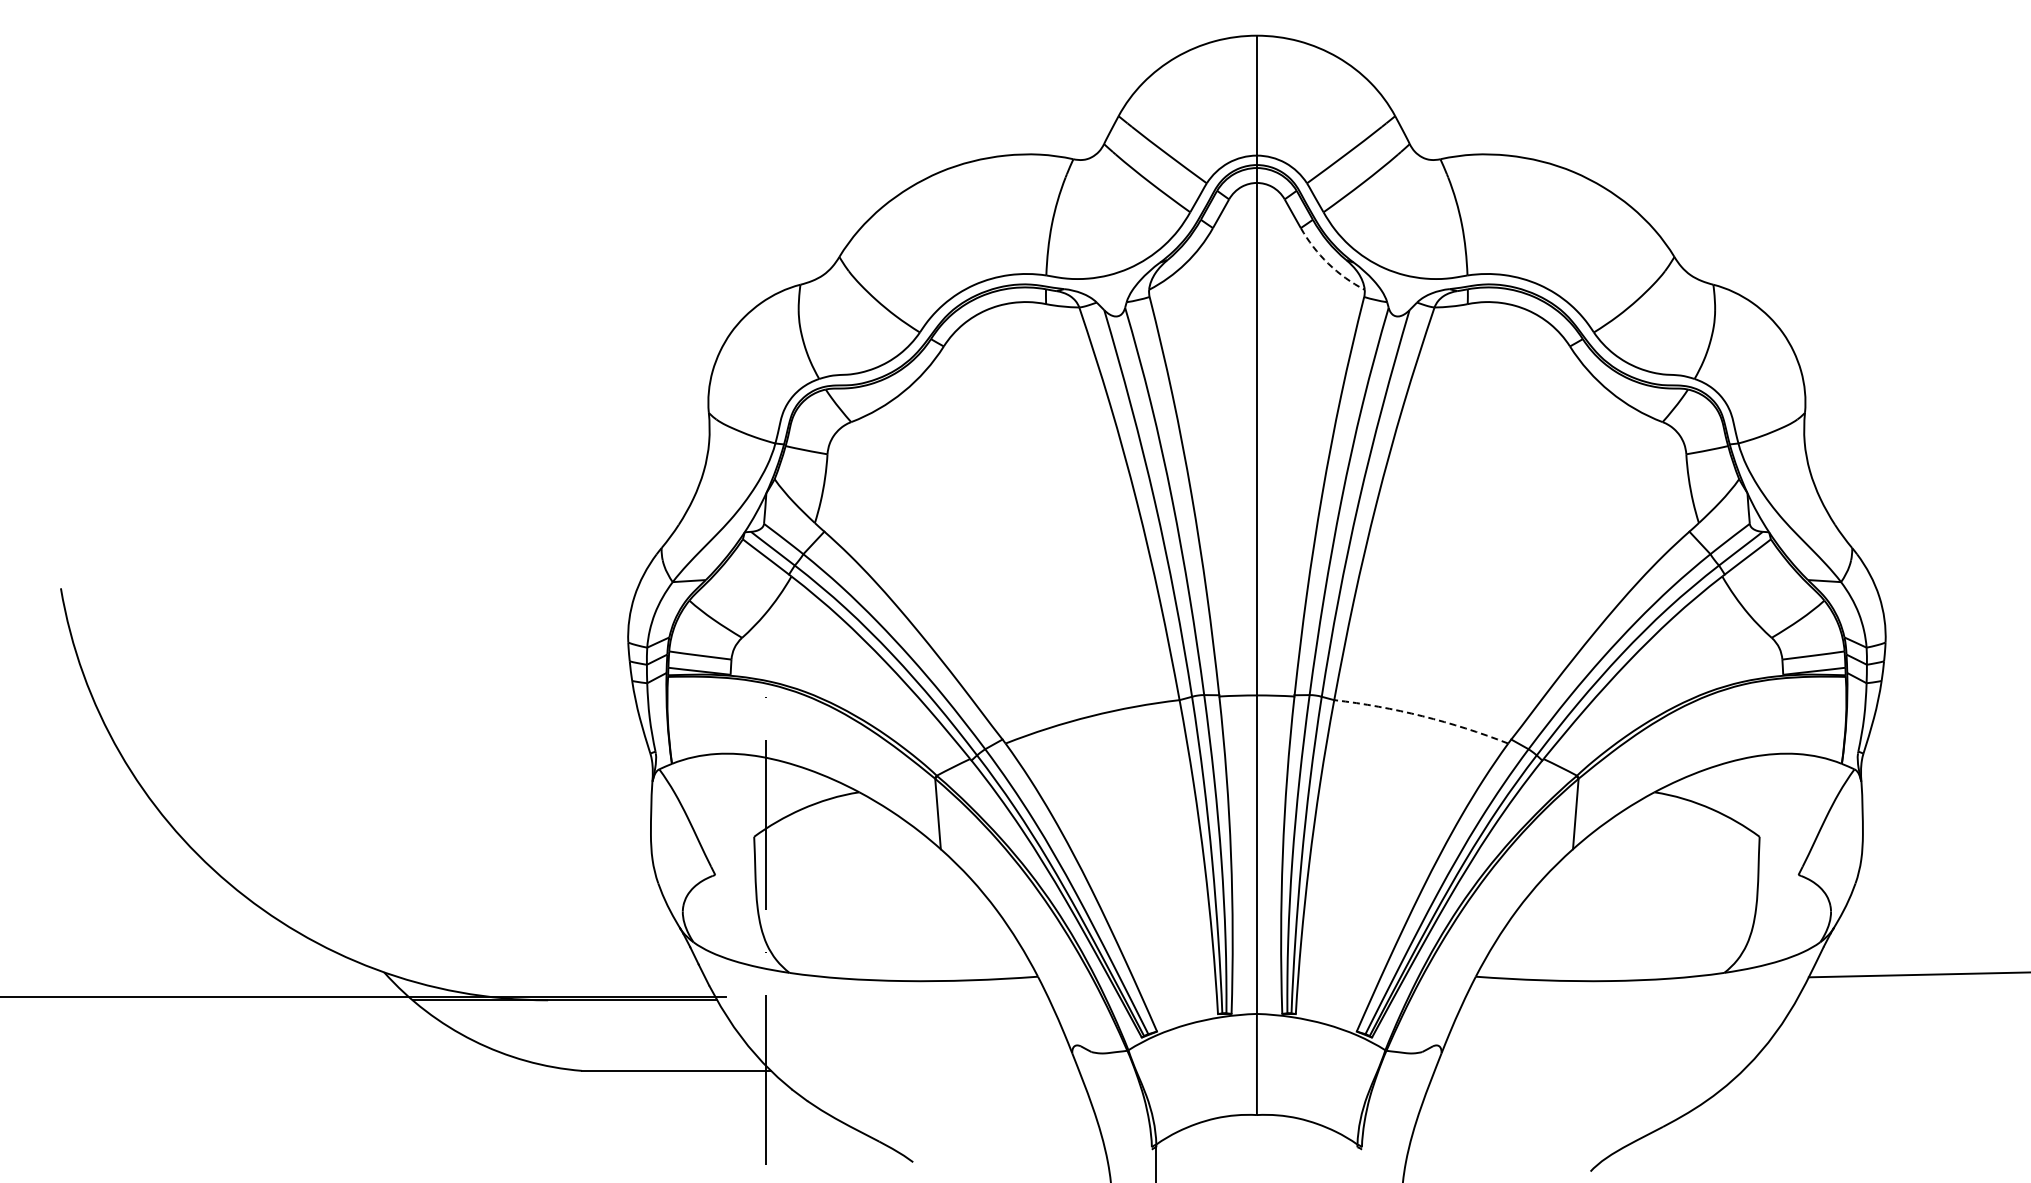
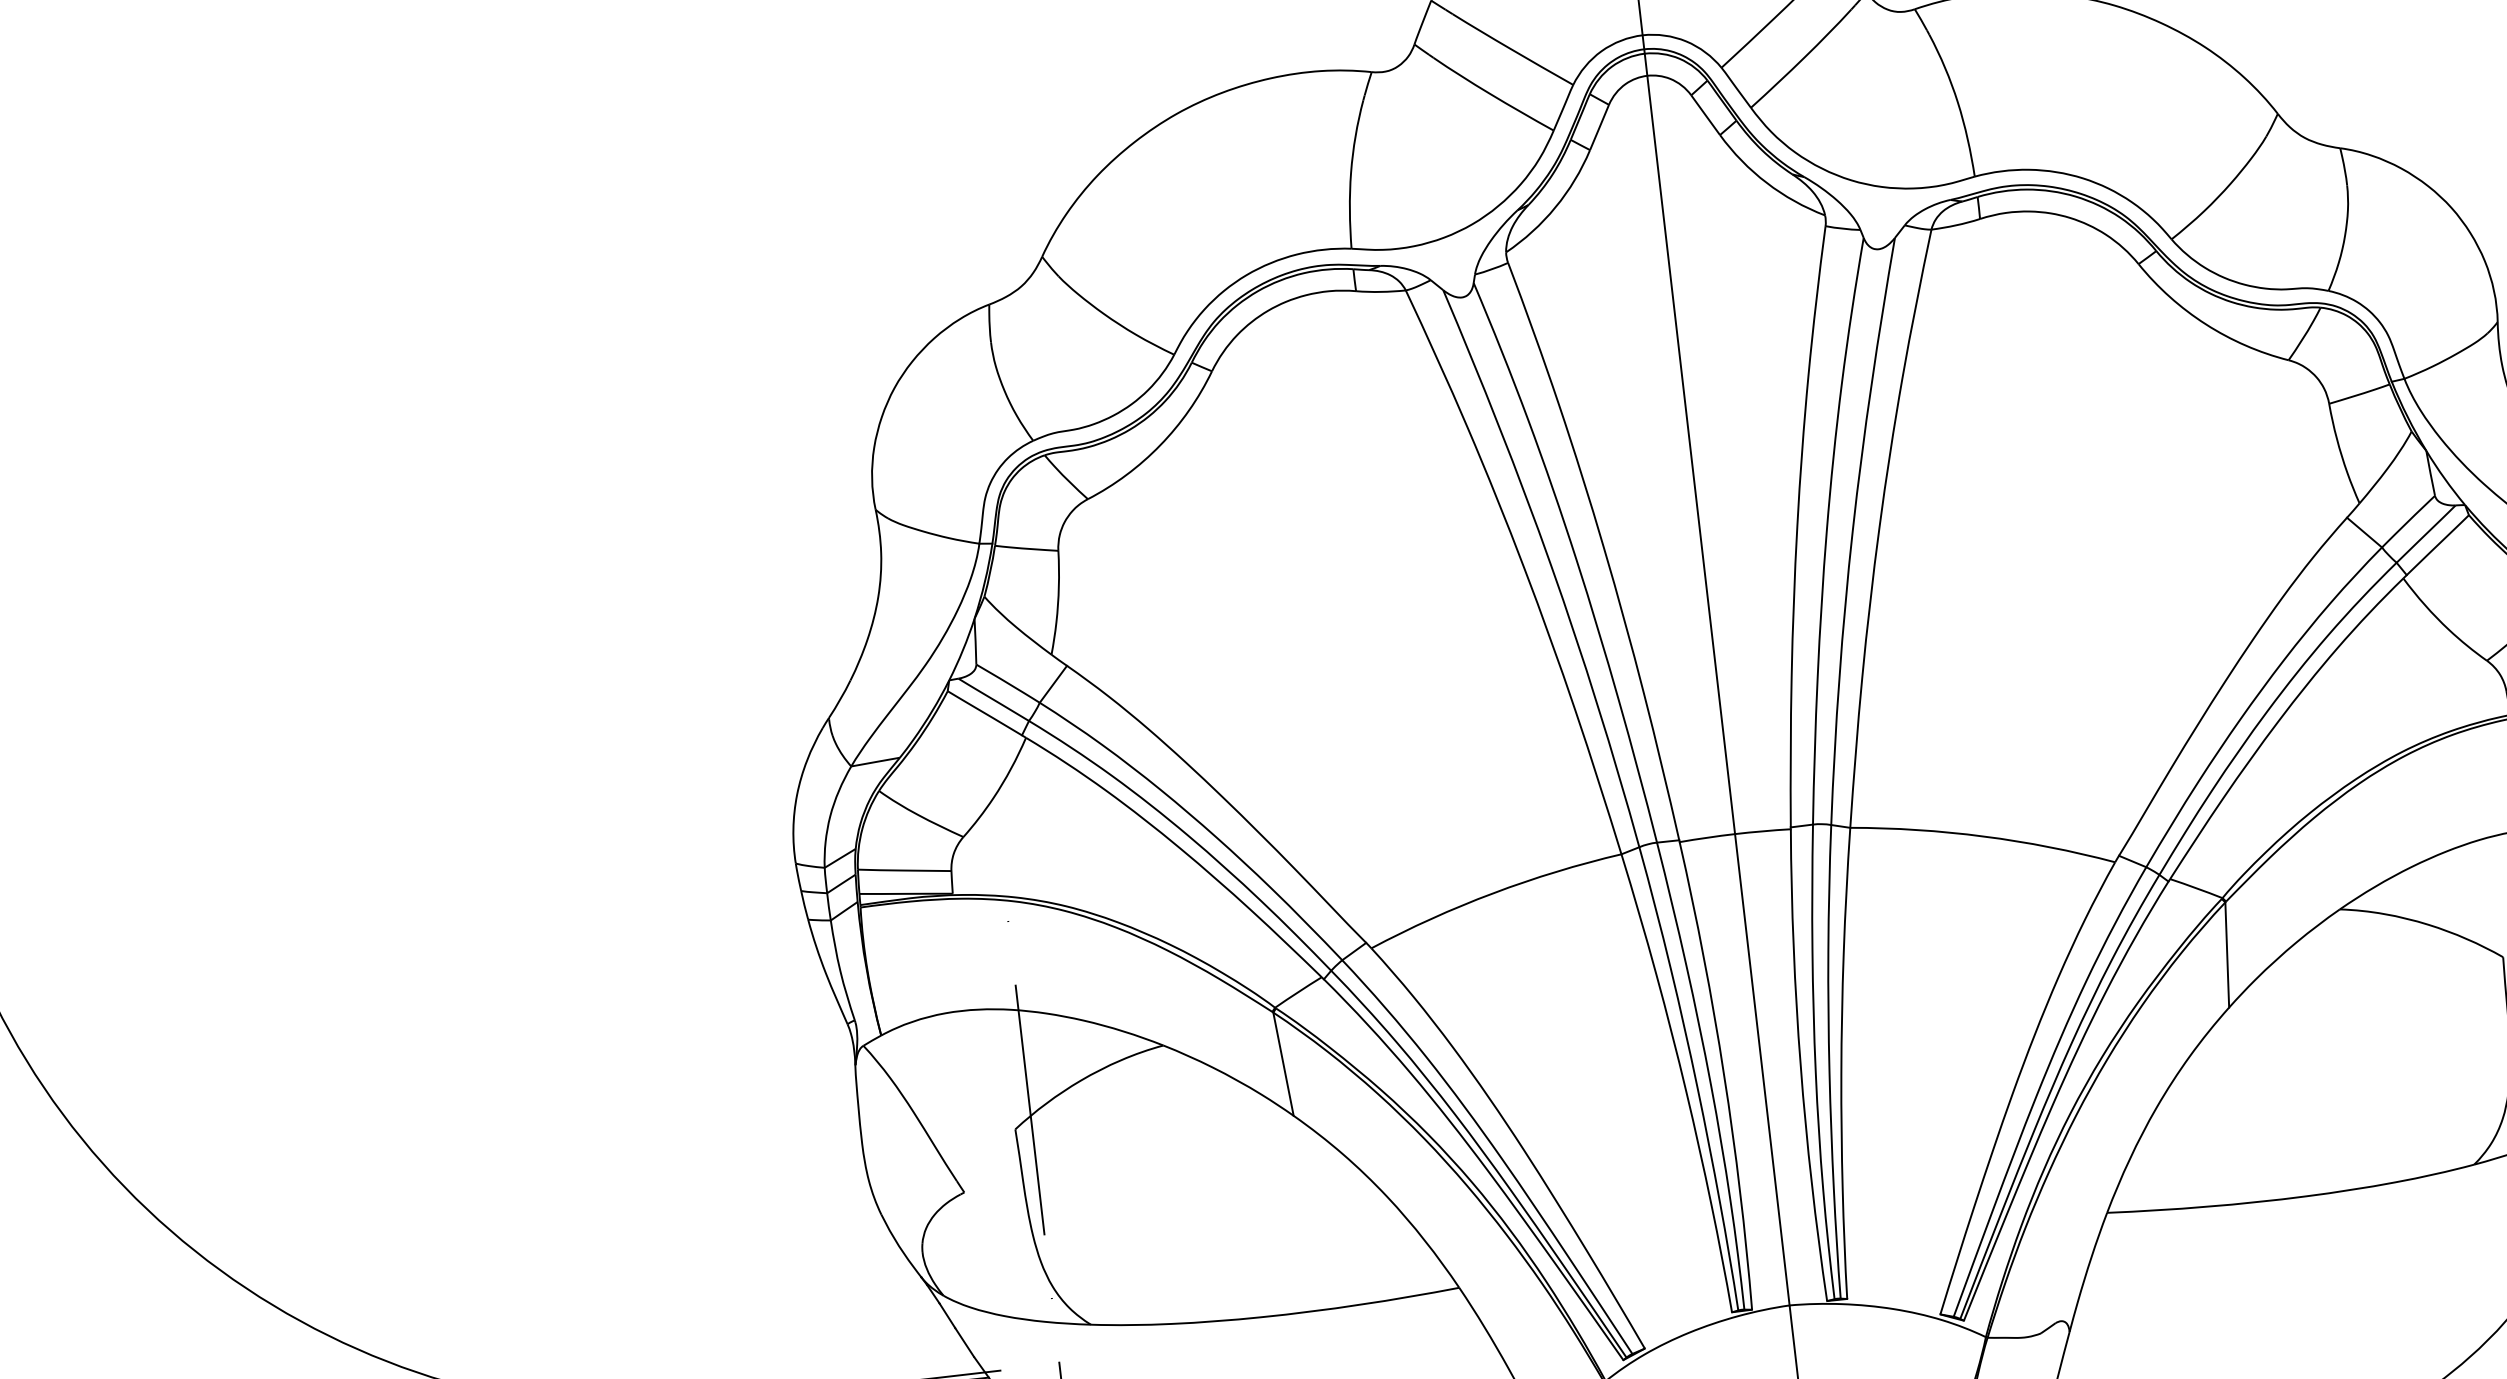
arc: (1328, 263) -> (1767, 182), dashed -> solid
arc: (1422, 716) -> (1983, 836), dashed -> solid

